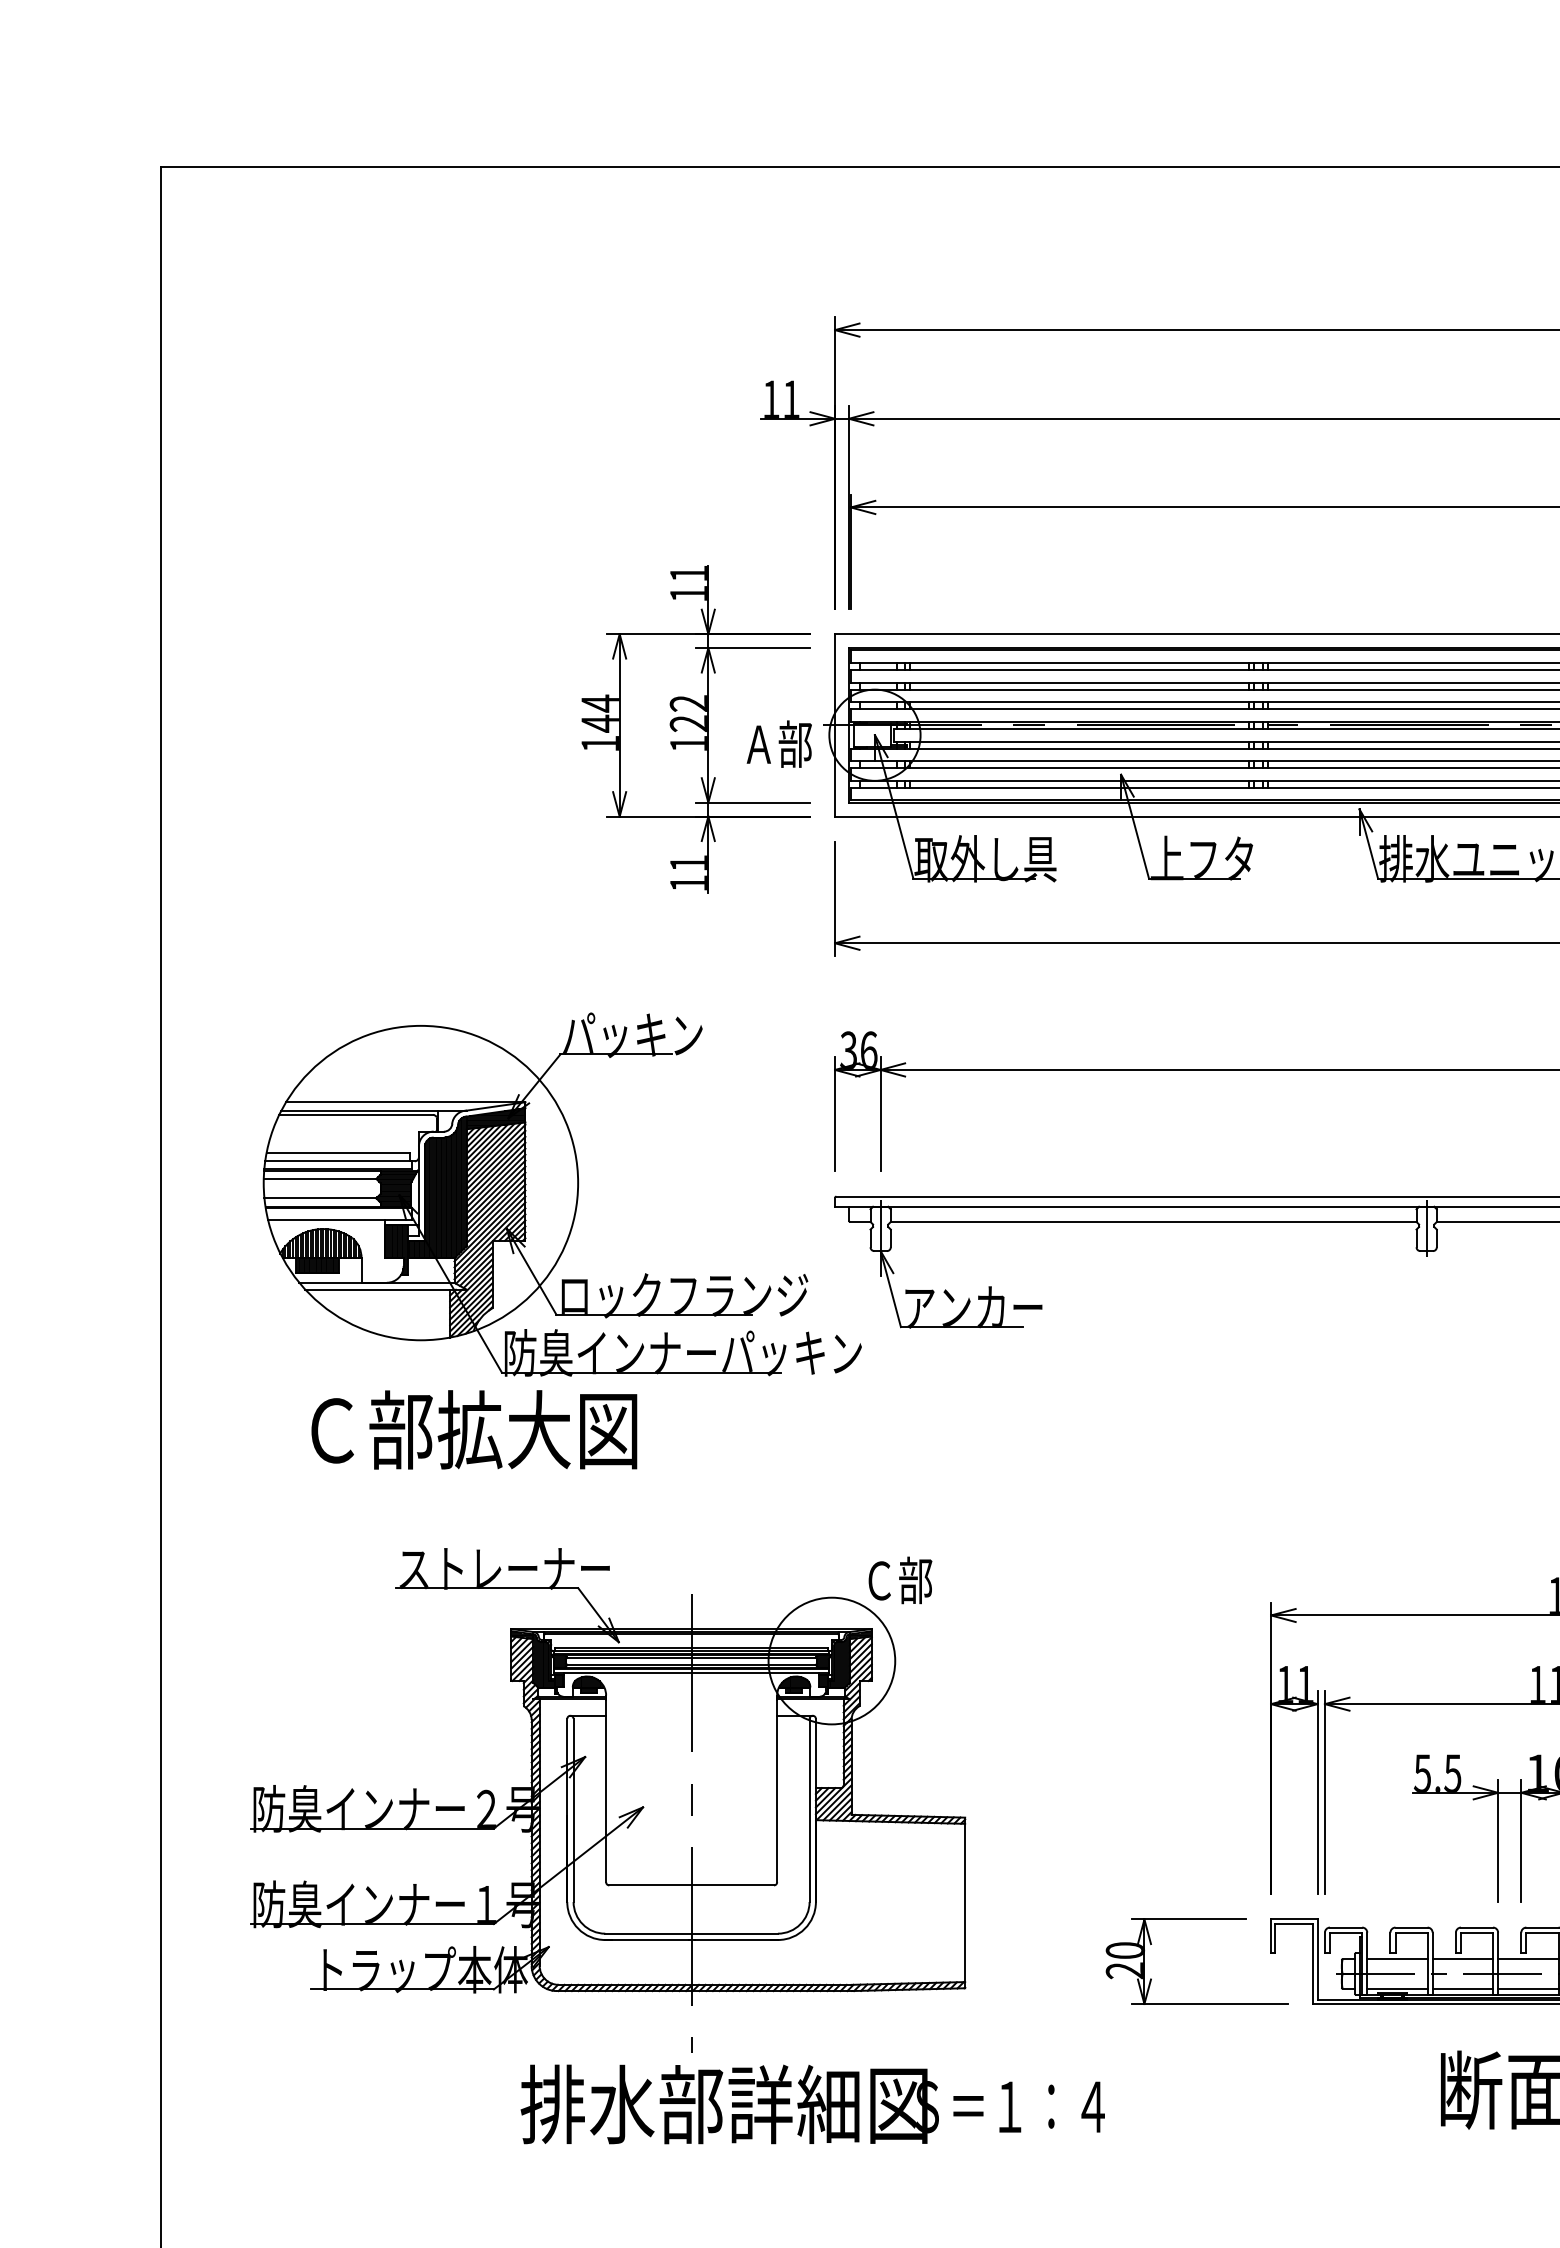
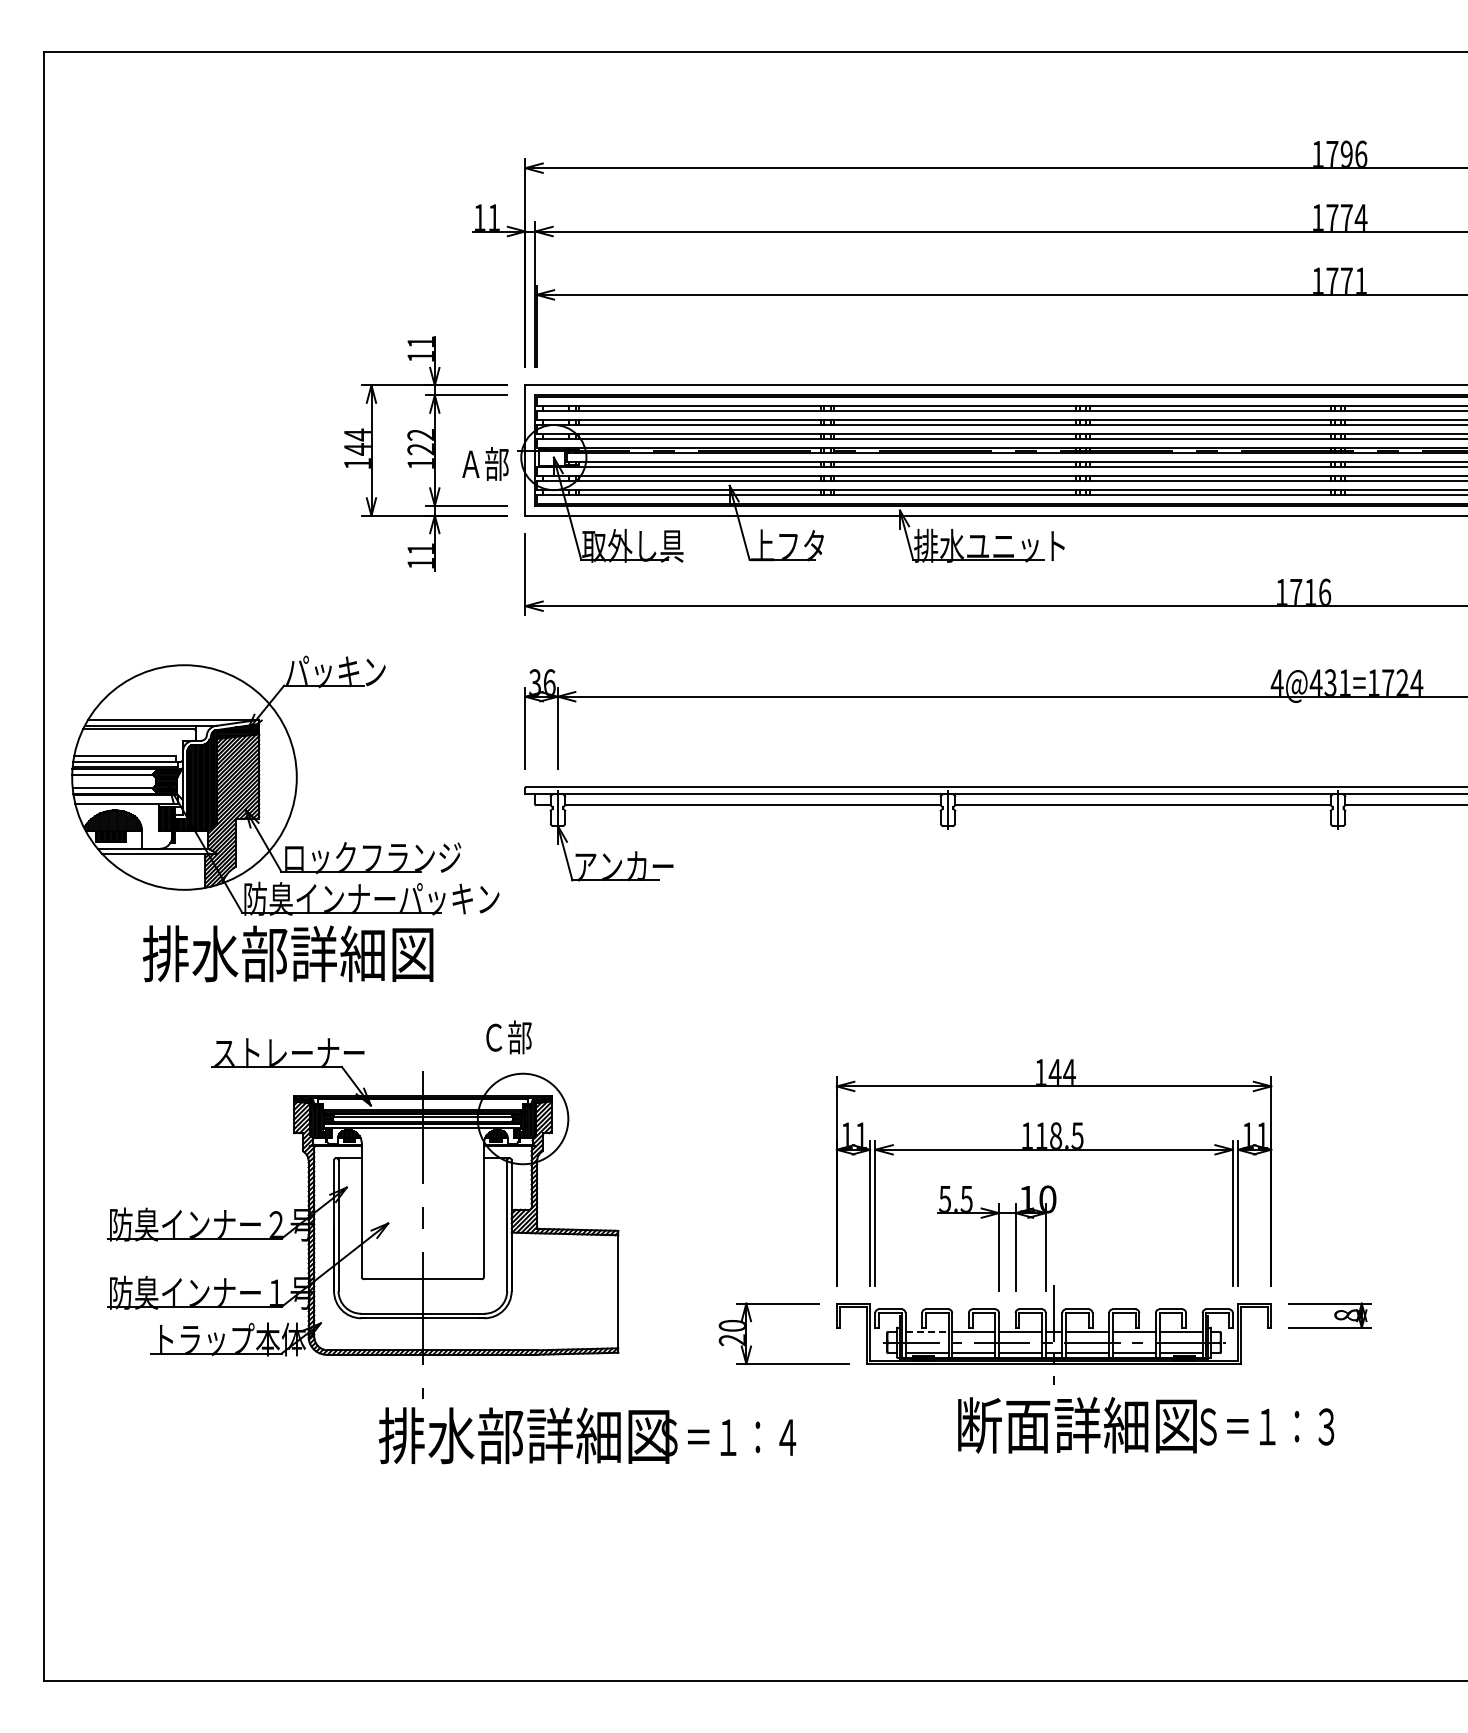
part: (562, 1194) -> (285, 785), moved
text: (502, 1429) -> (287, 953), Ｃ部拡大図 -> 排水部詳細図
text: (899, 1580) -> (508, 1037), moved
line: (1397, 1959) -> (927, 1332), solid -> dashed
text: (812, 2104) -> (587, 1435), moved

